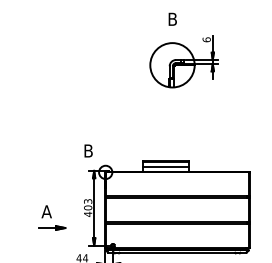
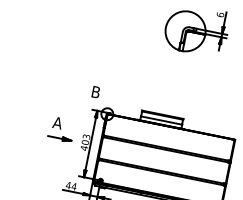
part: (52, 217) -> (61, 129), moved

